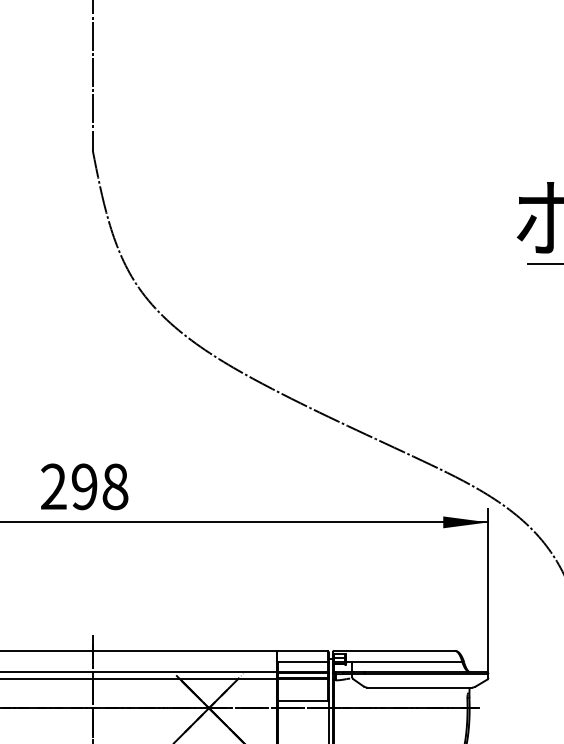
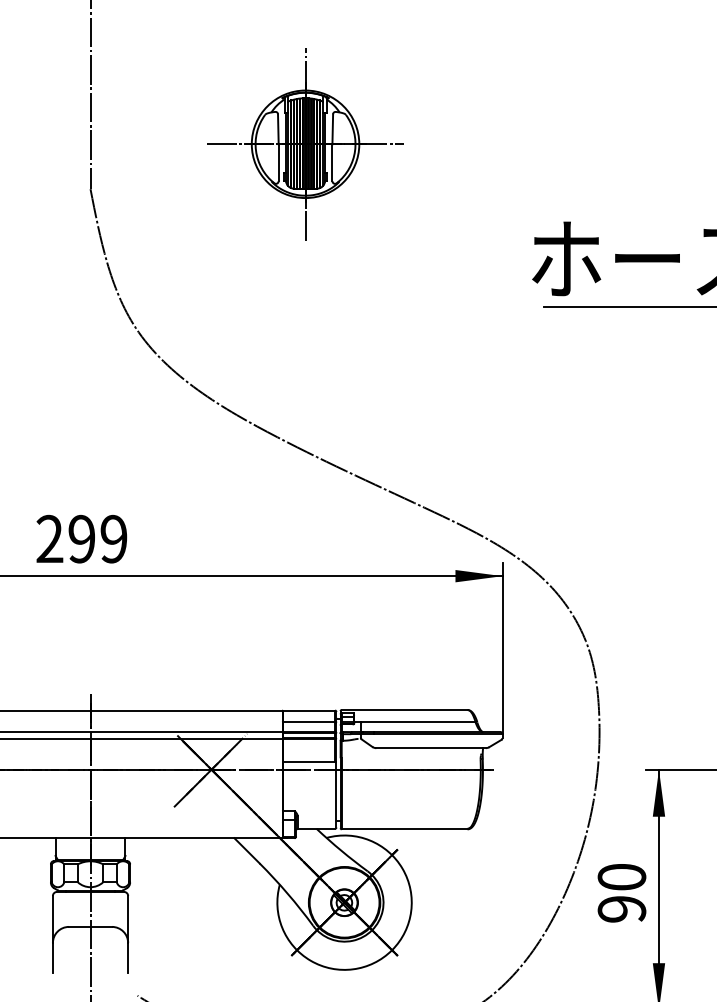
part: (299, 107) -> (305, 144), added
text: (114, 486) -> (113, 538), 298 -> 299

